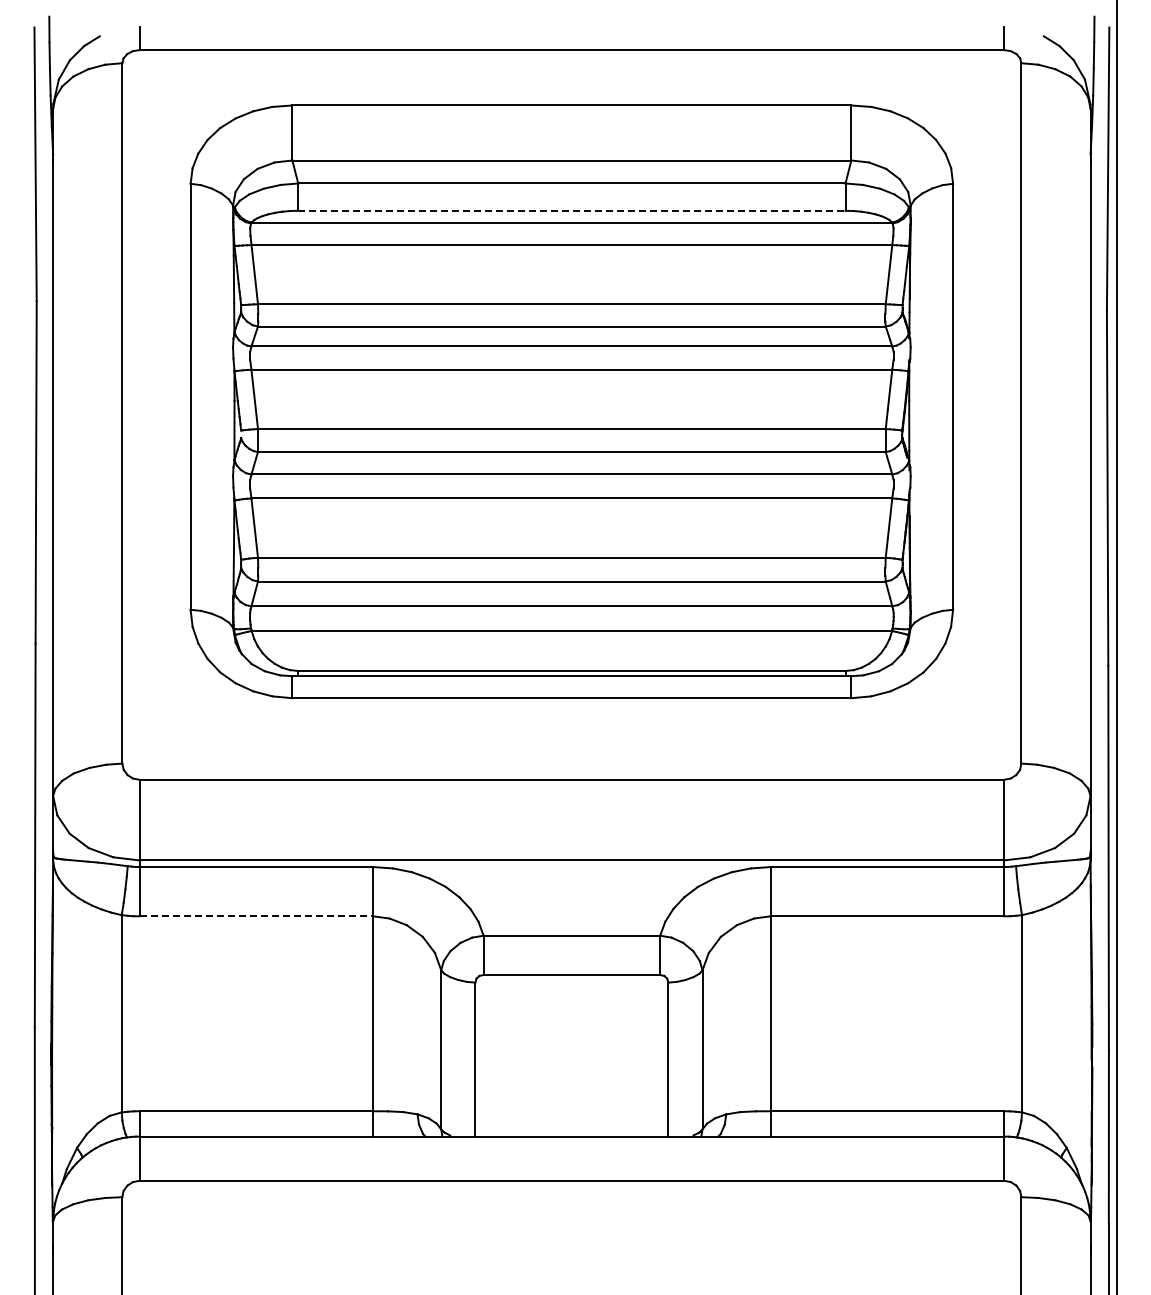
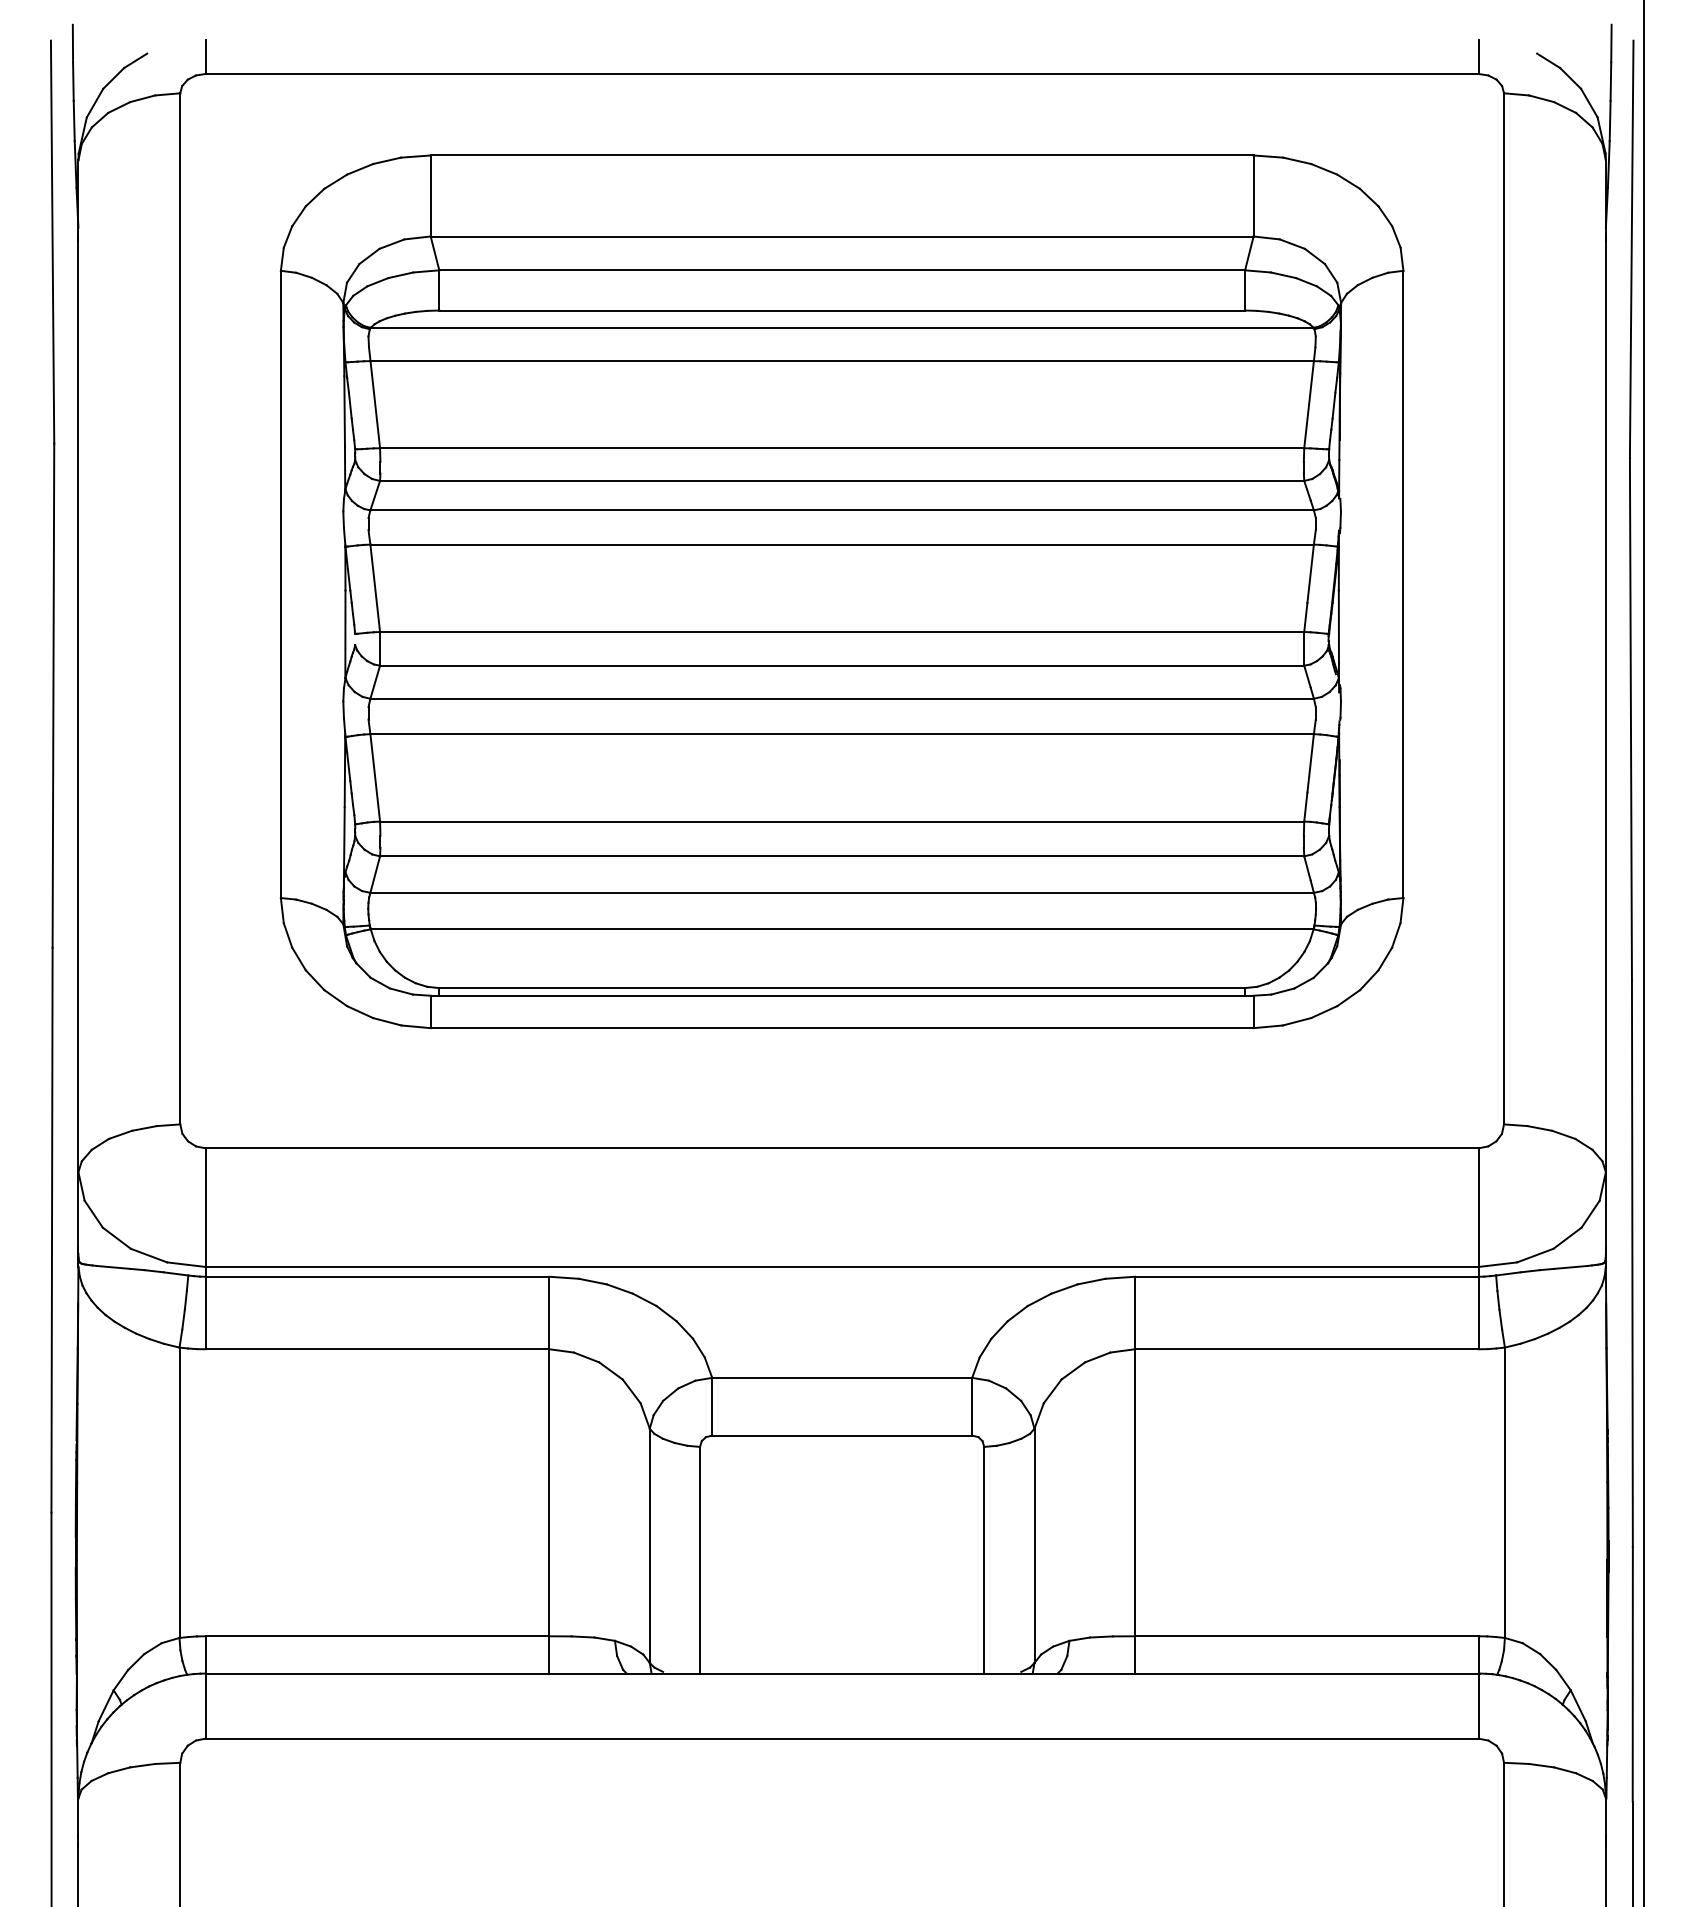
line: (571, 210) -> (841, 310), dashed -> solid
line: (256, 916) -> (377, 1349), dashed -> solid

